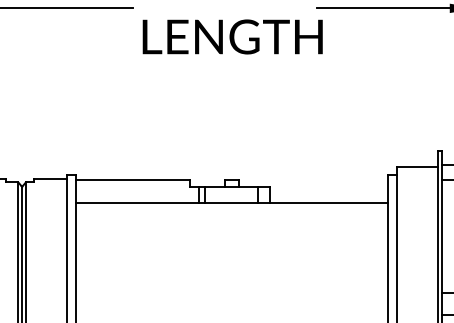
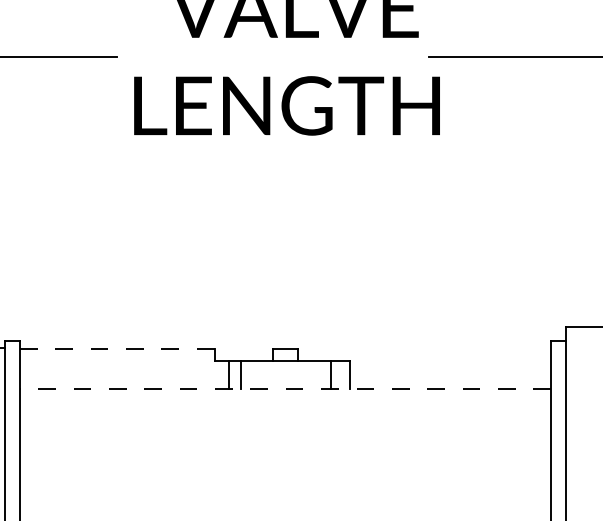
line: (133, 179) -> (118, 348), solid -> dashed
line: (231, 203) -> (284, 388), solid -> dashed

